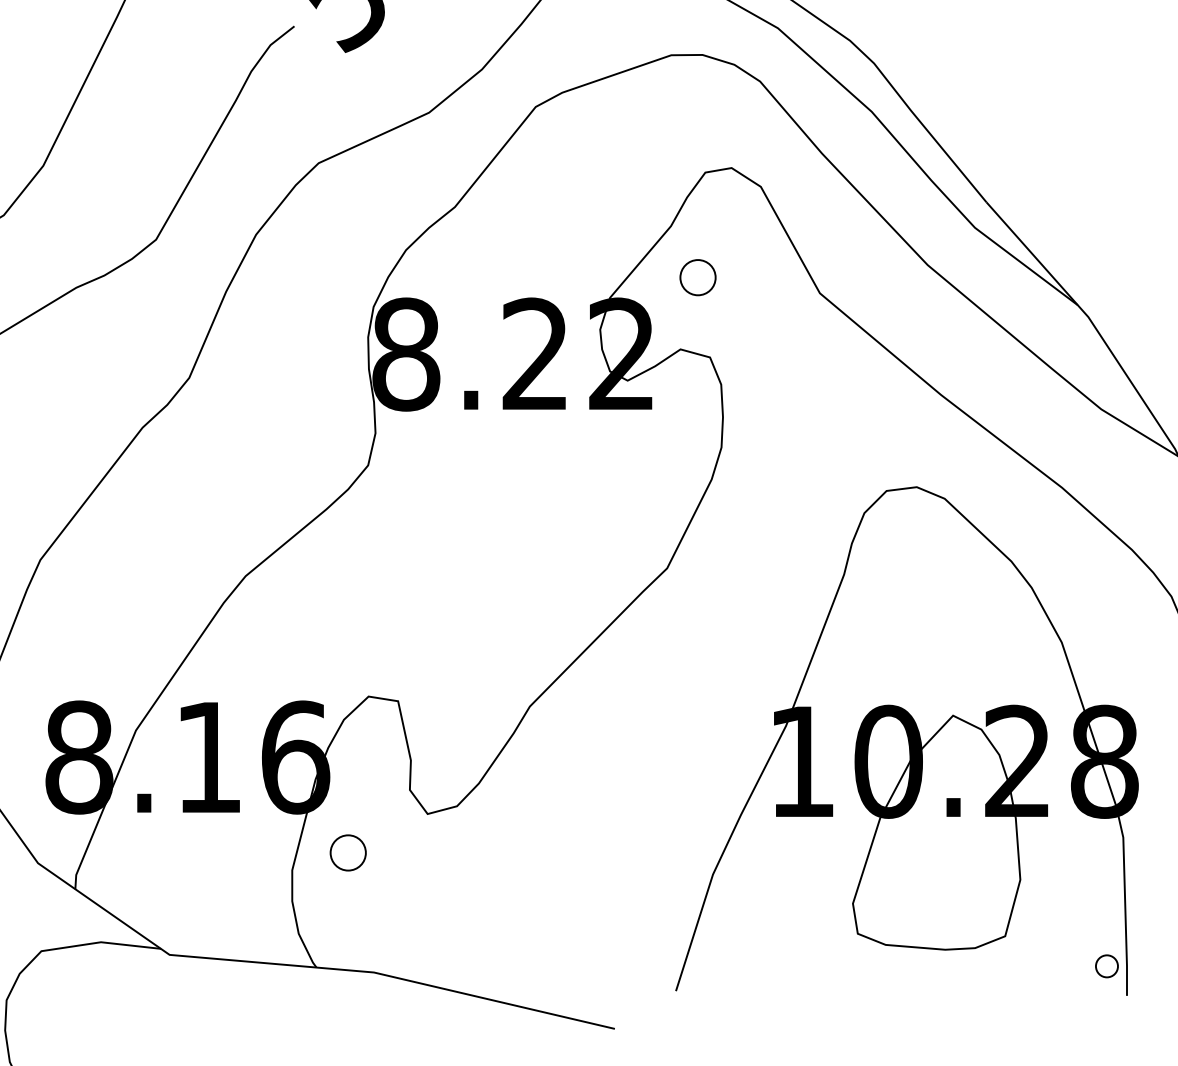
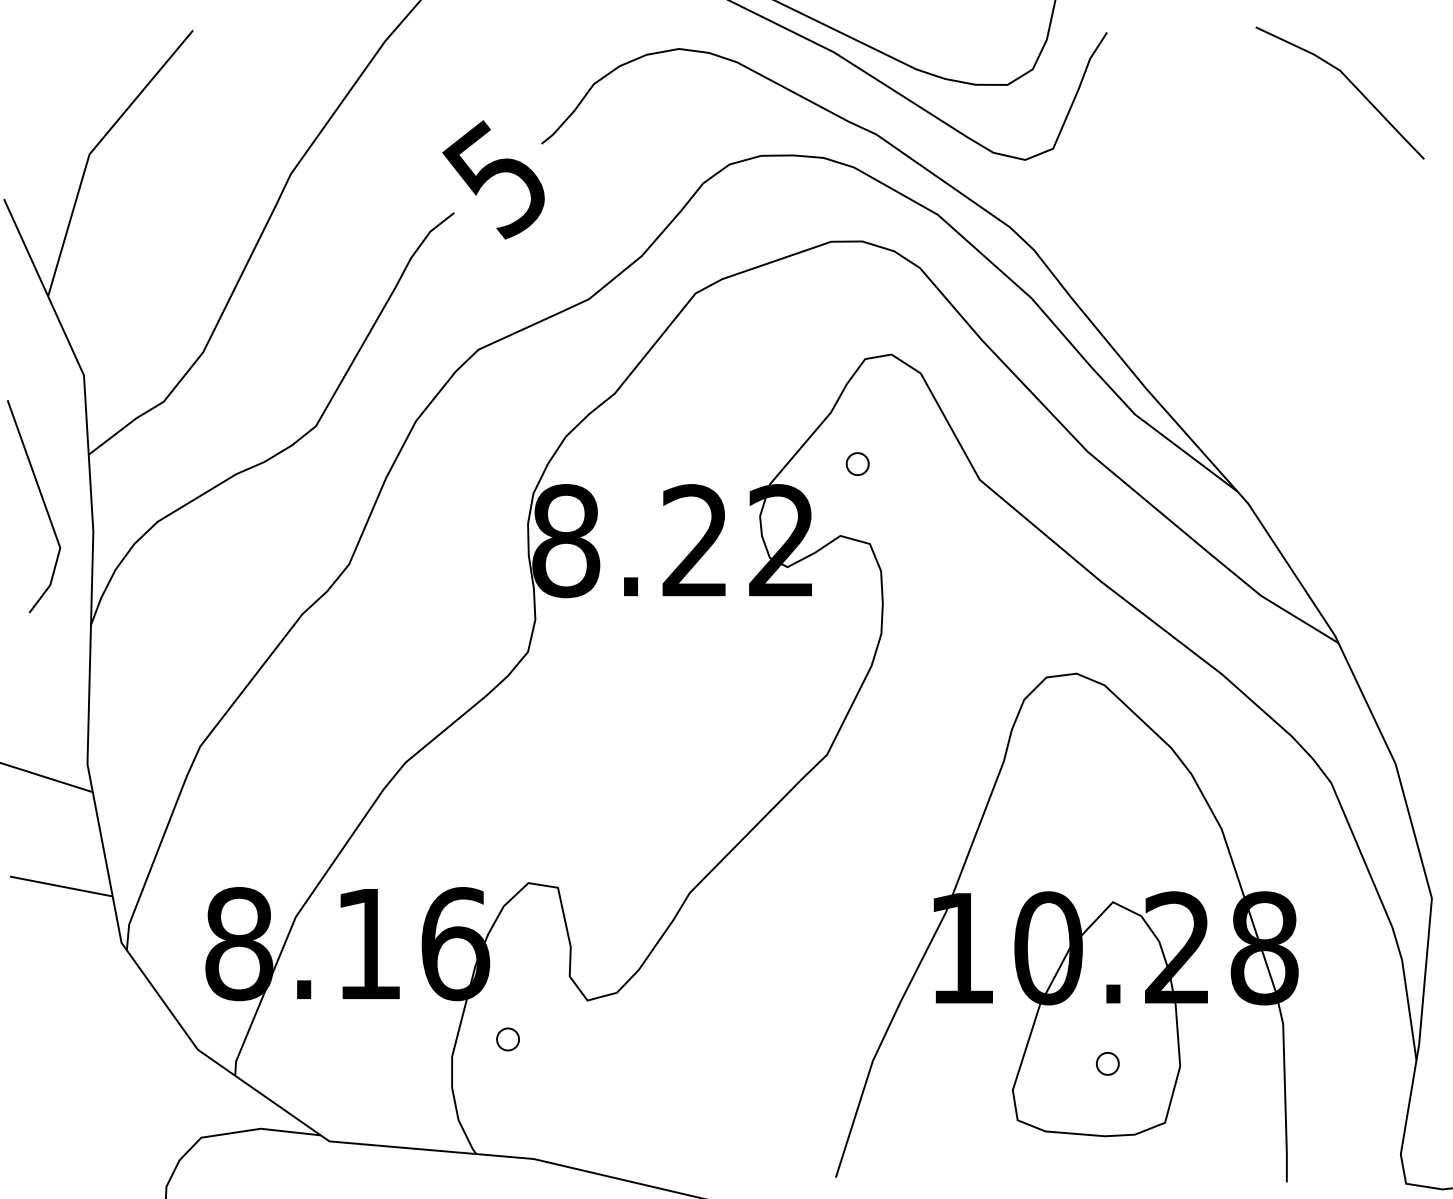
part: (697, 276) -> (857, 463), size x0.62
part: (347, 852) -> (507, 1039), size x0.62
part: (1106, 965) -> (1107, 1063), moved

